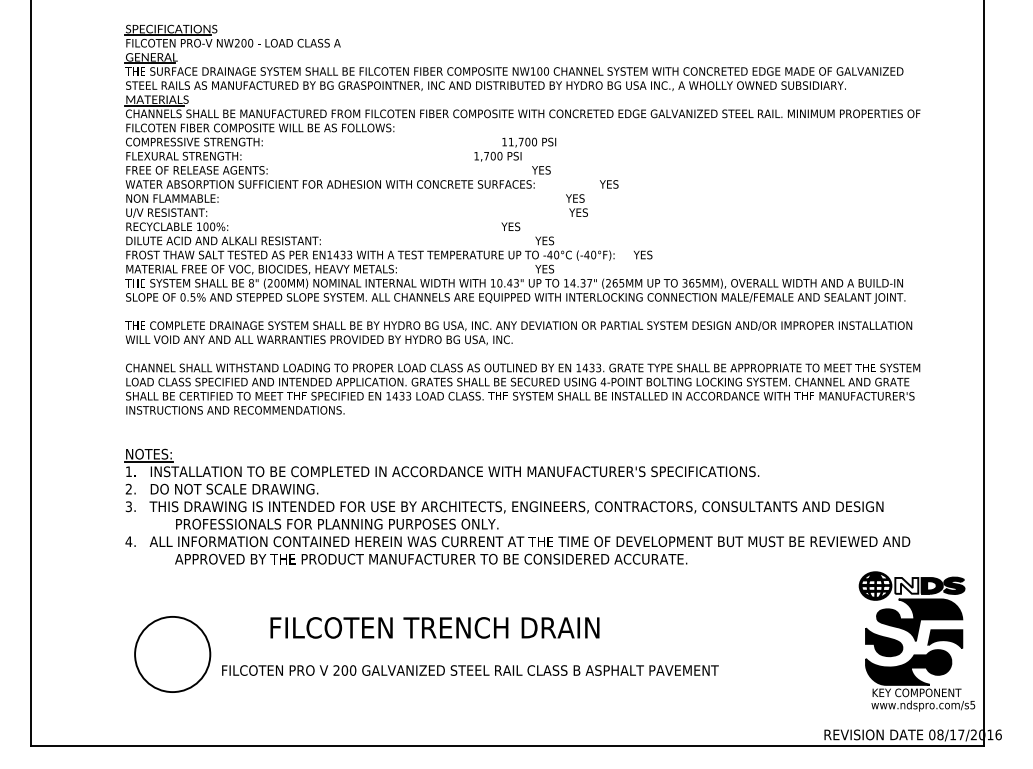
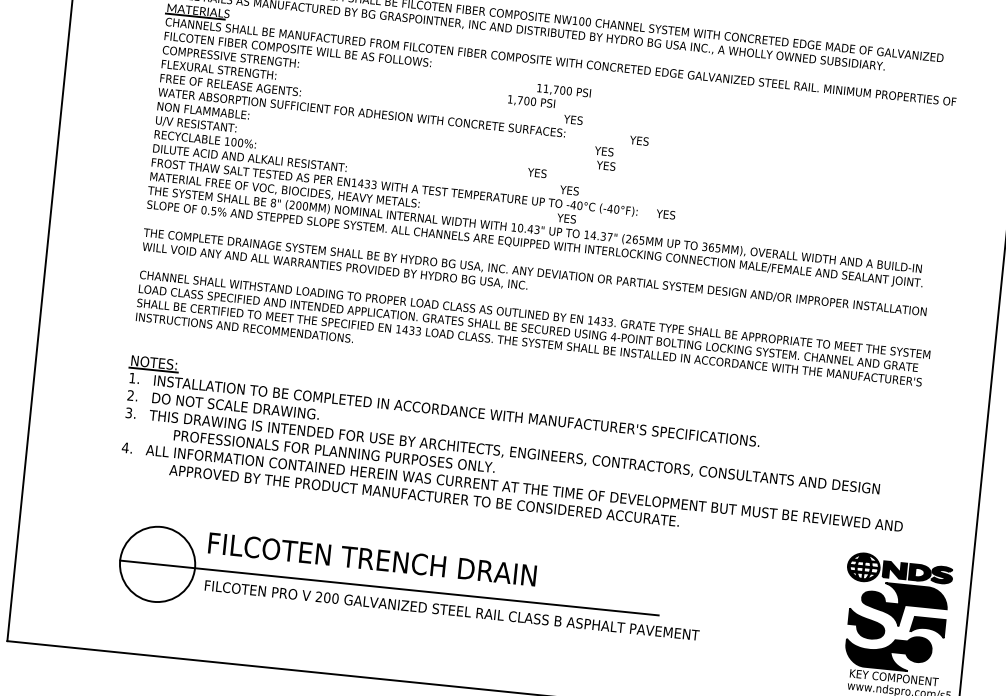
fill: (906, 585) -> (894, 569), added
text: (434, 627) -> (372, 559), moved
line: (405, 654) -> (389, 587), added

